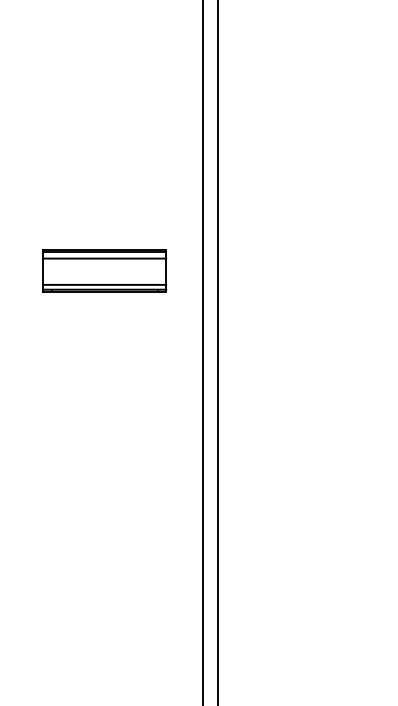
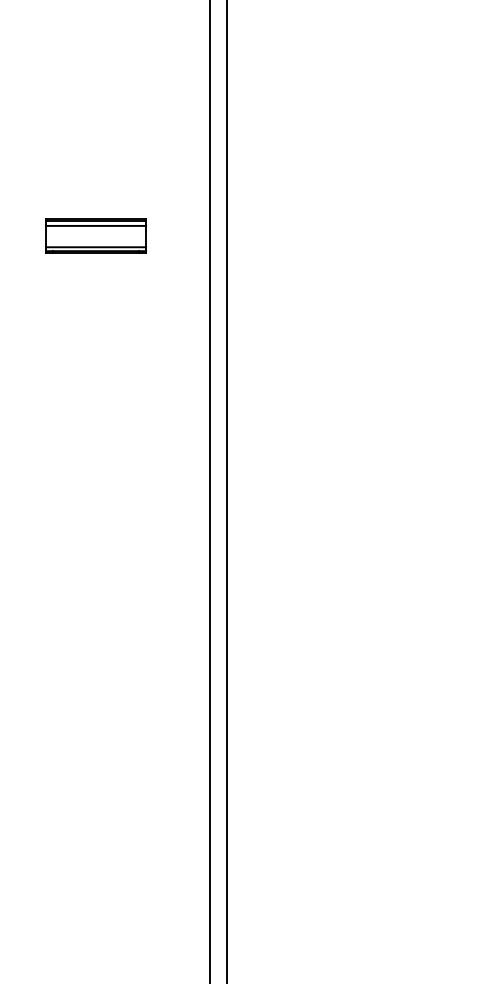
part: (105, 270) -> (96, 235), size x0.7

